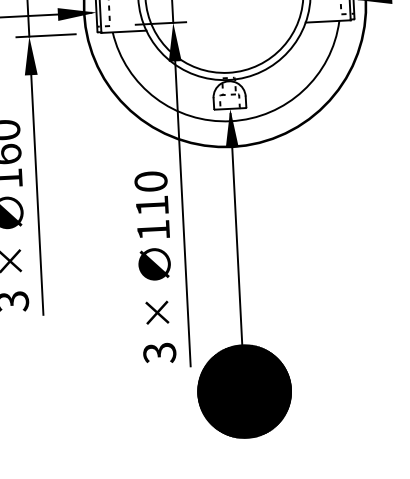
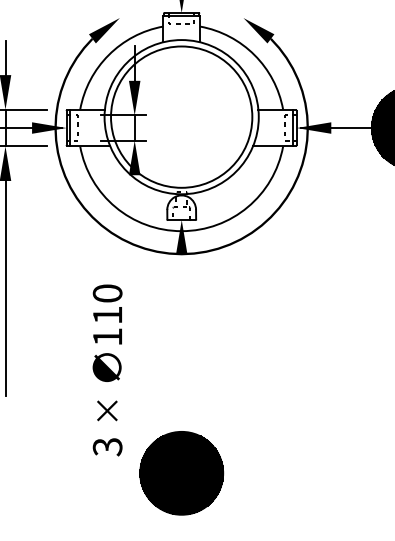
line: (182, 213) -> (134, 311), removed
line: (236, 228) -> (181, 327), removed
text: (155, 267) -> (107, 370), moved

